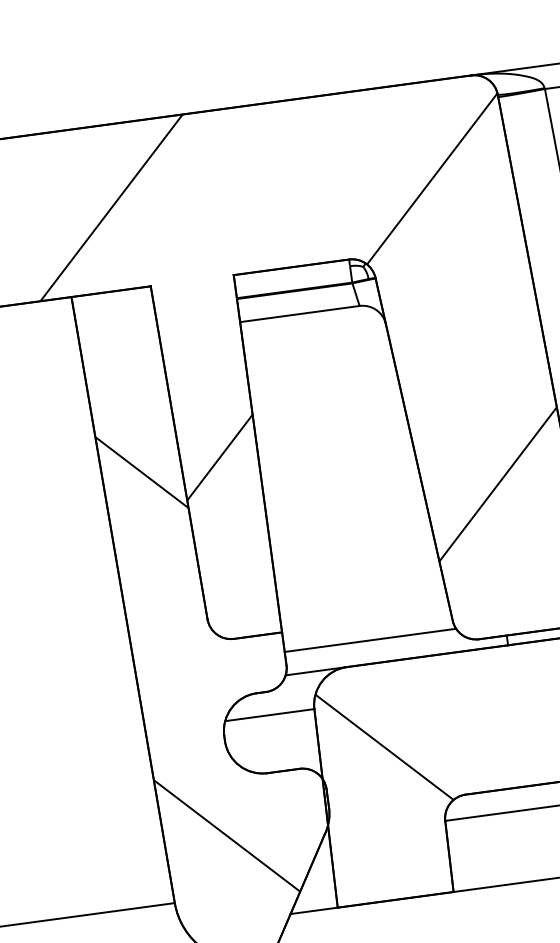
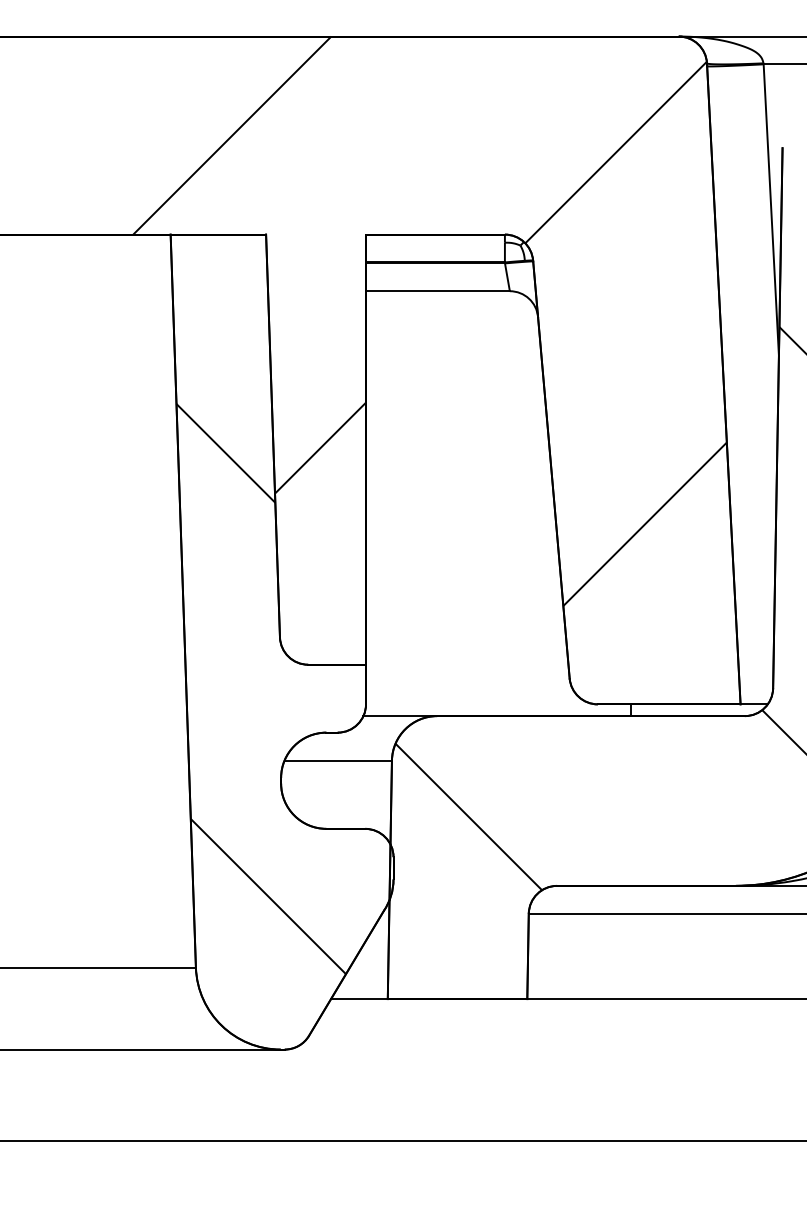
line: (370, 640) -> (469, 688), removed

